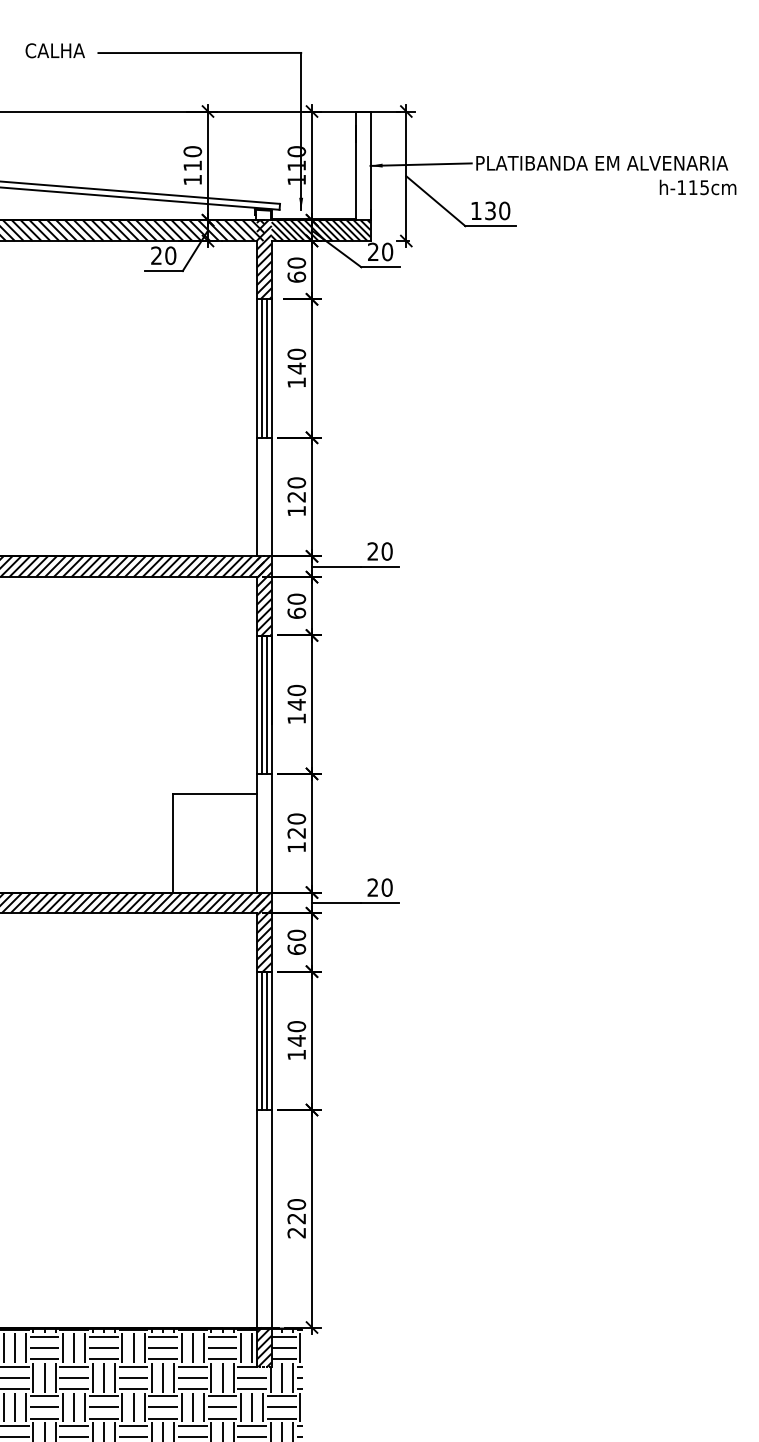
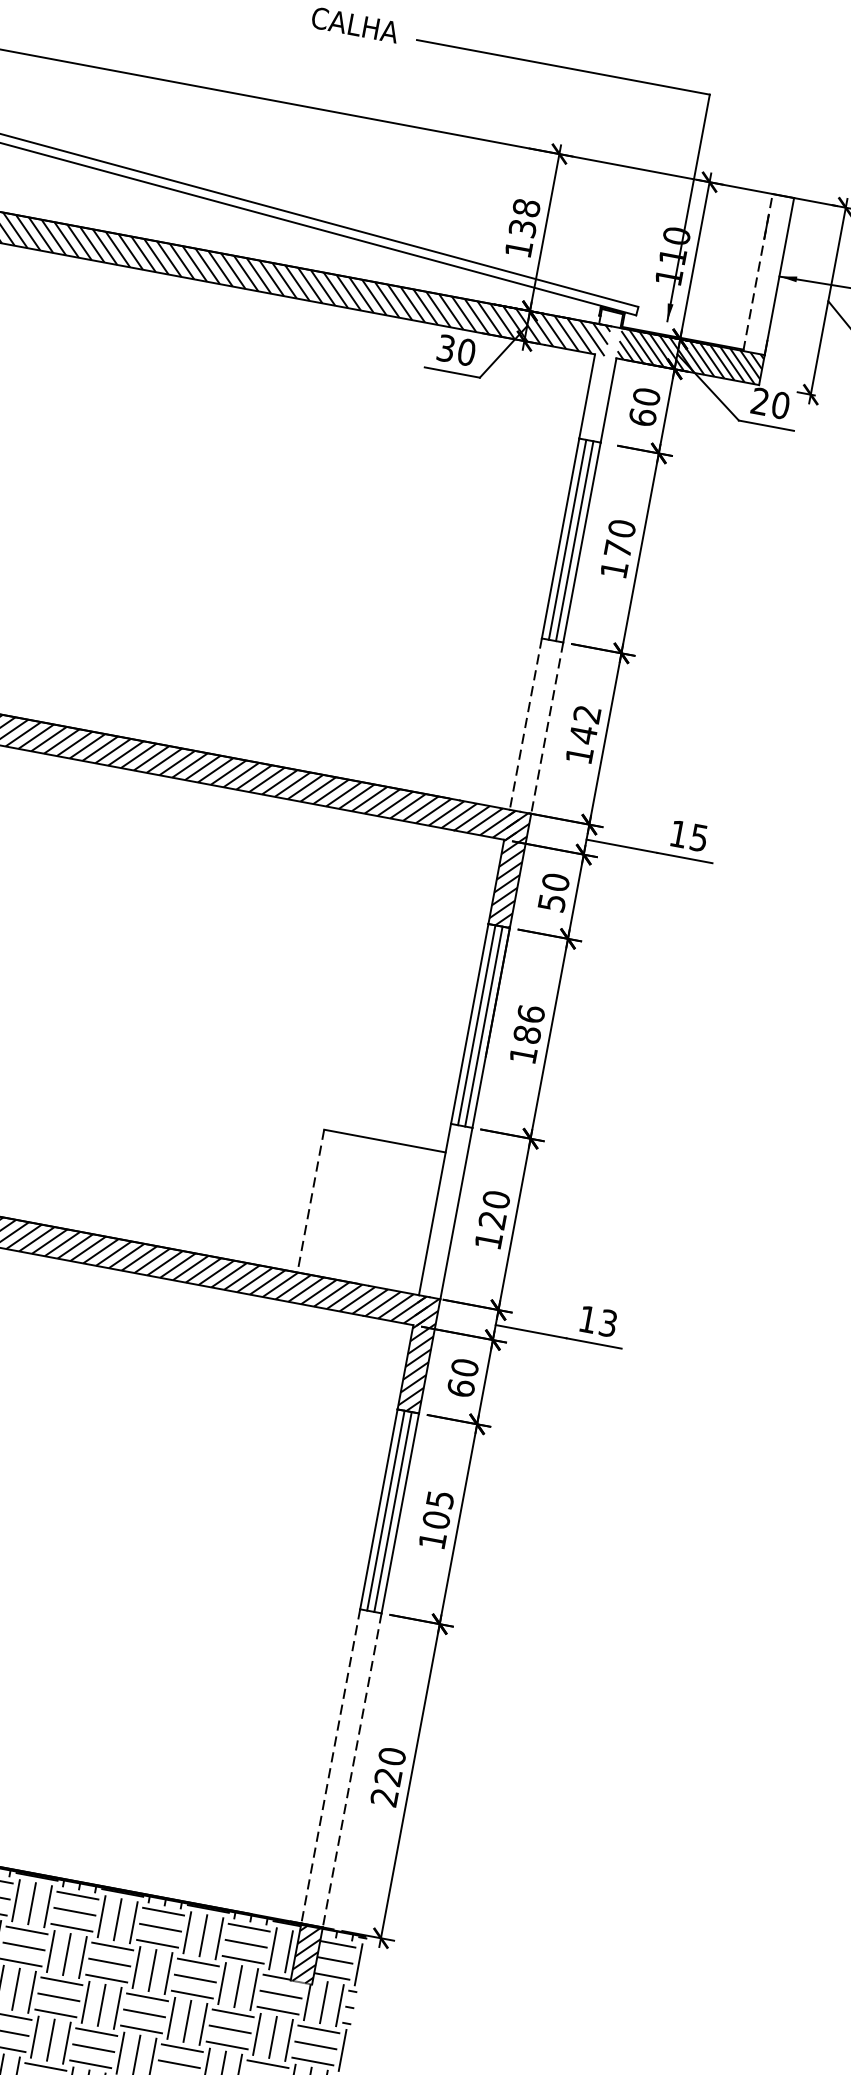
text: (192, 158) -> (524, 217), 110 -> 138
line: (355, 165) -> (757, 271), solid -> dashed
text: (156, 255) -> (446, 348), 20 -> 30
hatch: (263, 259) -> (599, 382), removed
text: (296, 368) -> (617, 549), 140 -> 170
text: (296, 489) -> (585, 723), 120 -> 142
line: (256, 497) -> (525, 724), solid -> dashed
line: (271, 497) -> (546, 728), solid -> dashed
text: (379, 551) -> (688, 835), 20 -> 15
text: (296, 612) -> (551, 901), 60 -> 50
text: (296, 697) -> (528, 1024), 140 -> 186
line: (172, 843) -> (310, 1201), solid -> dashed
text: (379, 887) -> (597, 1321), 20 -> 13
text: (296, 1033) -> (438, 1509), 140 -> 105
line: (256, 1218) -> (330, 1765), solid -> dashed
line: (271, 1218) -> (351, 1769), solid -> dashed

